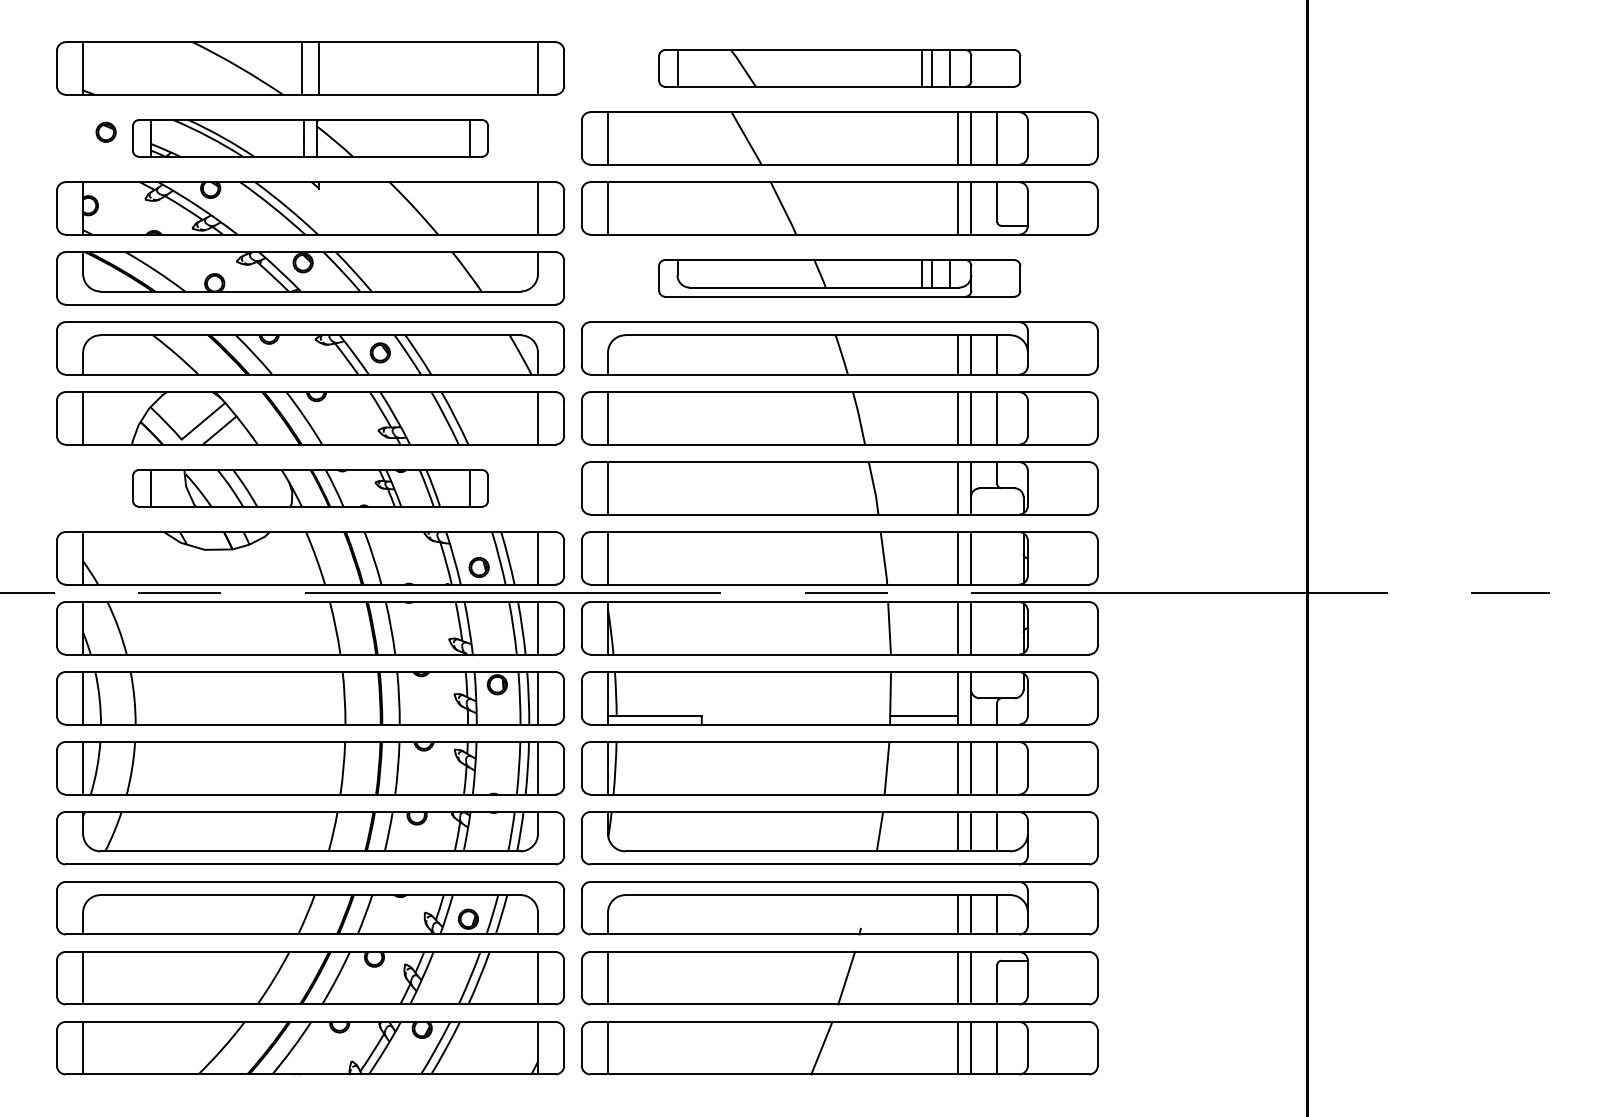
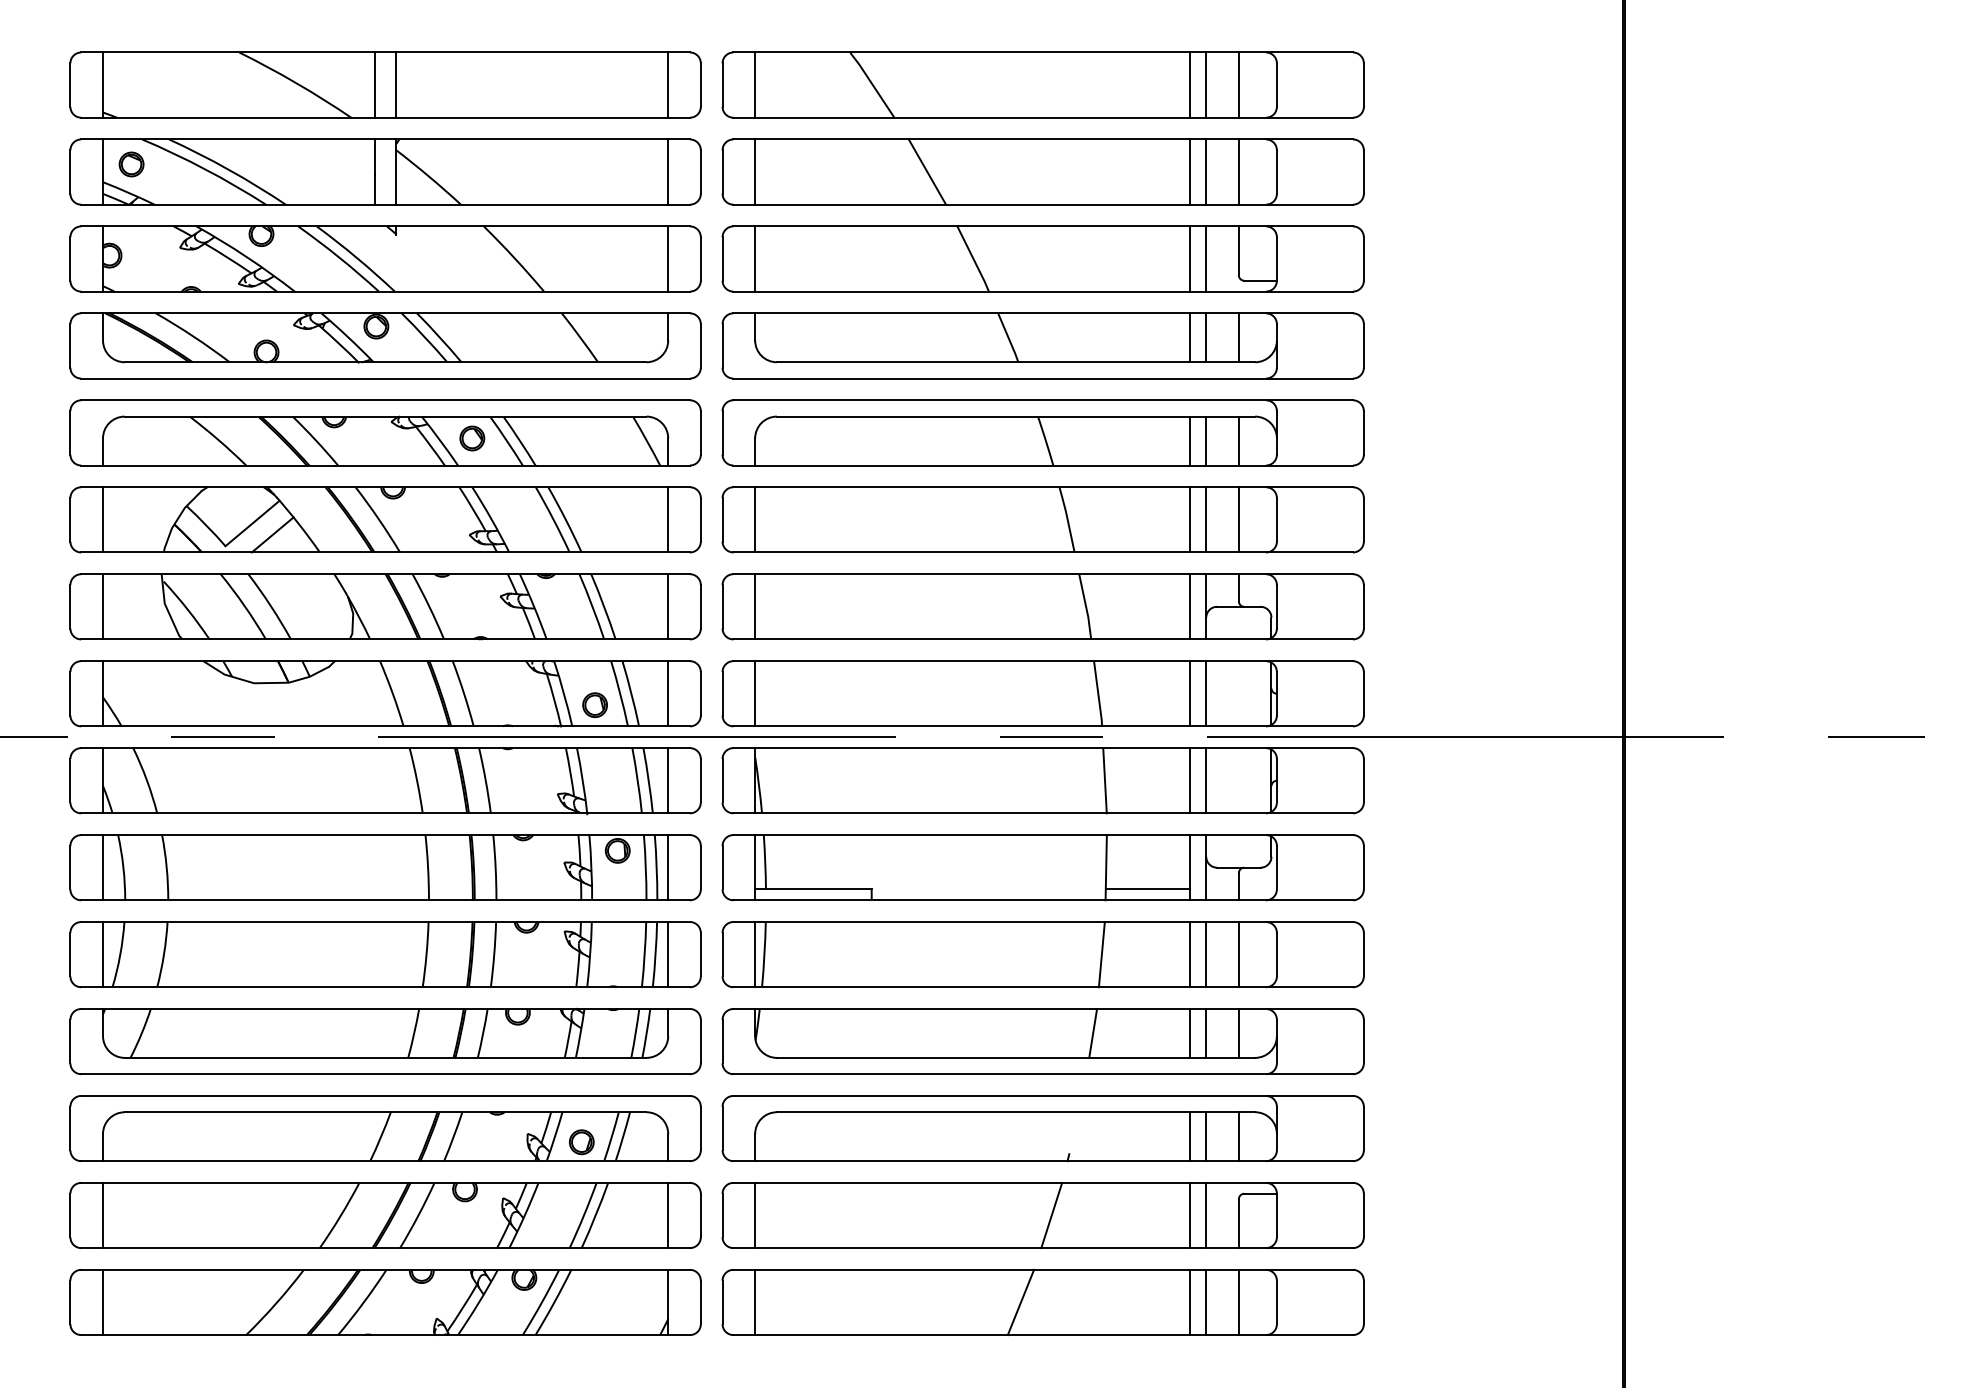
part: (839, 67) -> (1042, 84), size x1.43
part: (310, 137) -> (385, 171), size x1.43
part: (839, 278) -> (1042, 345), size x1.43
part: (310, 488) -> (385, 606), size x1.43

